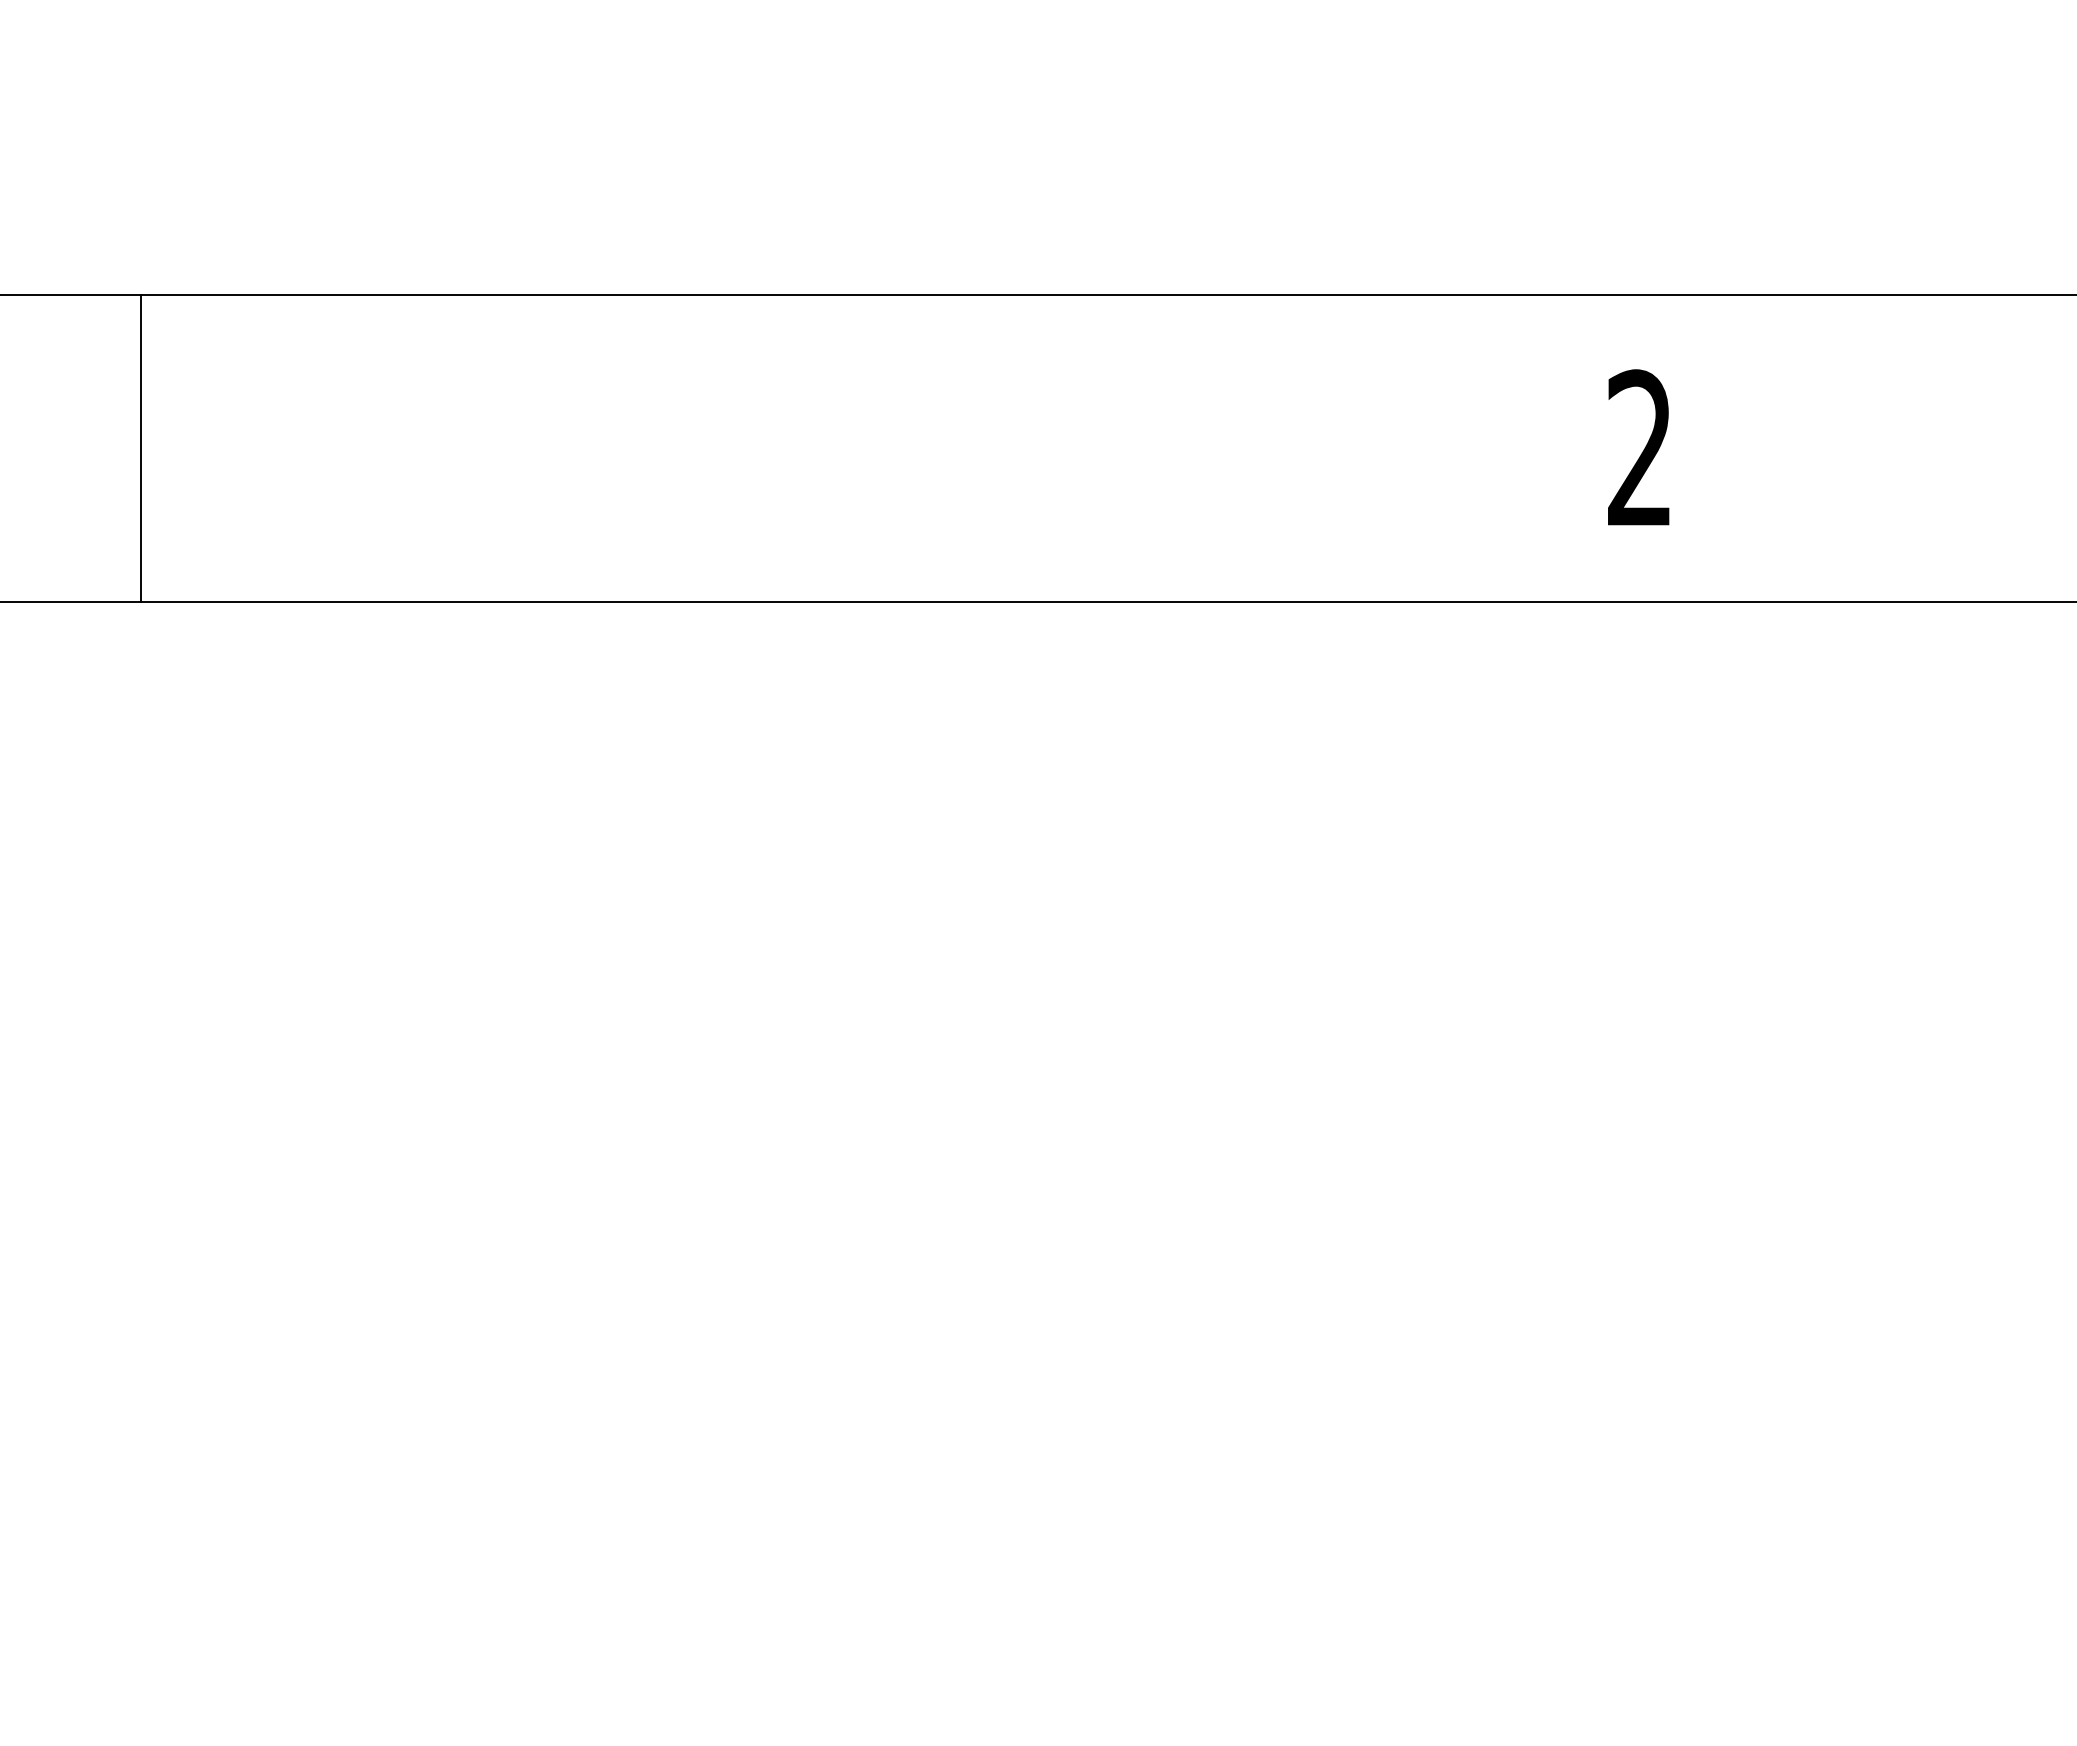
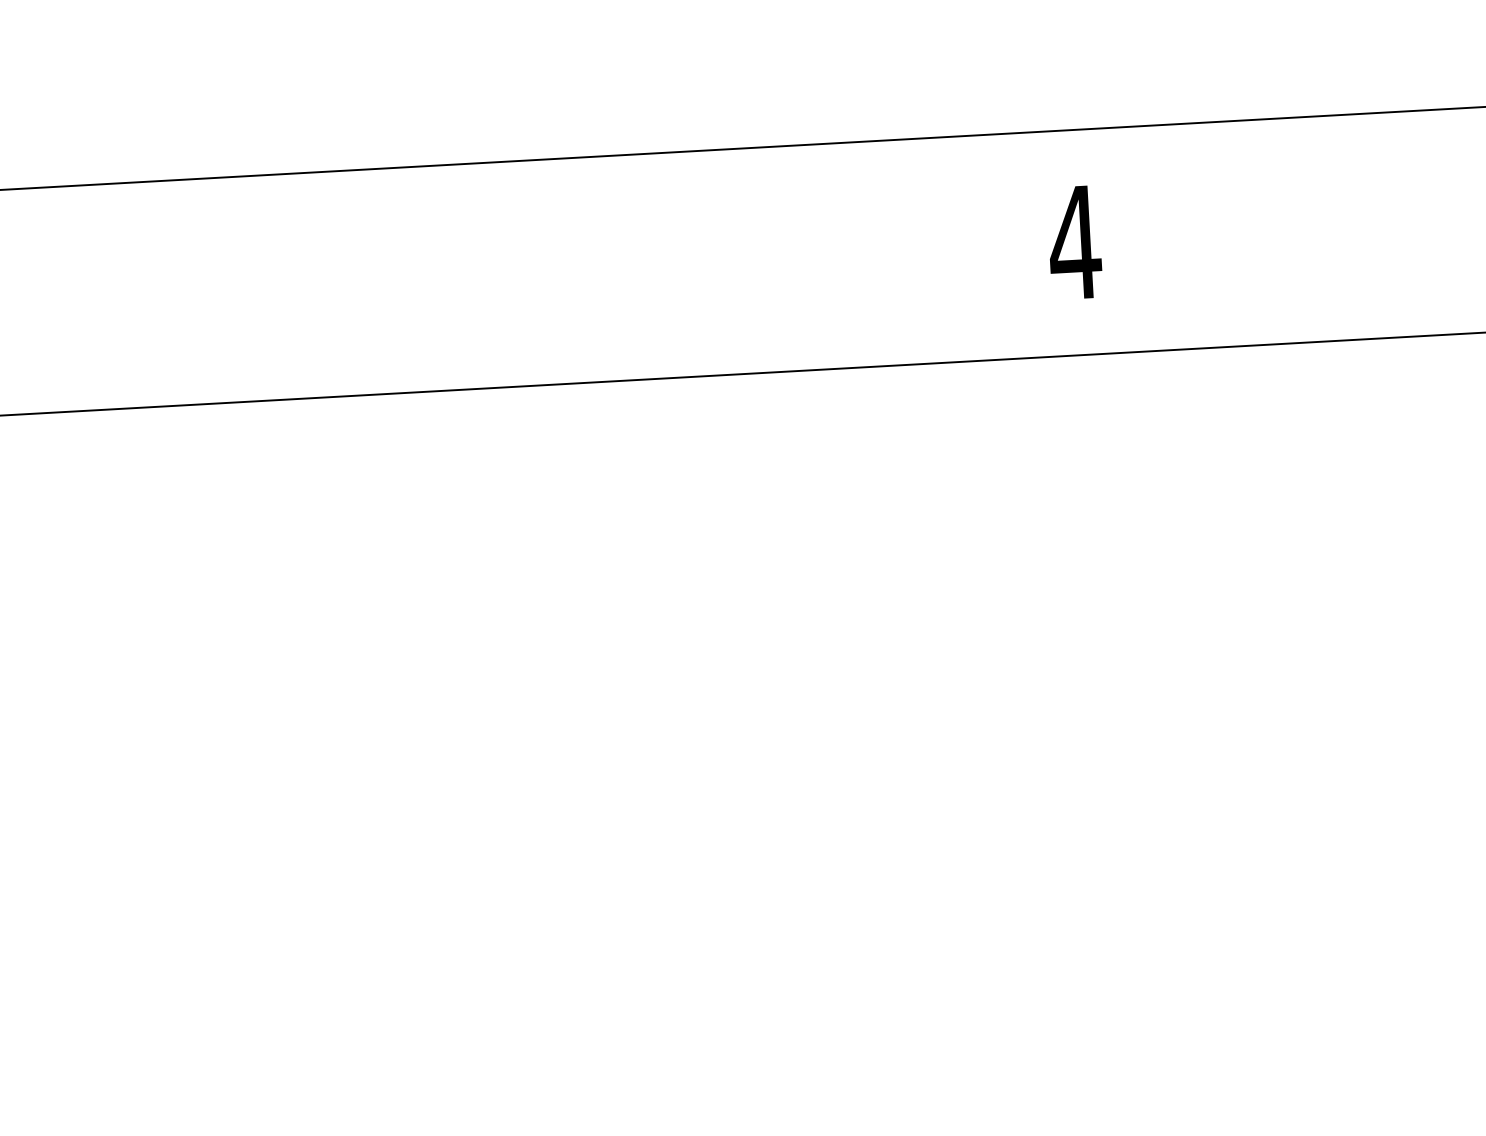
text: (1639, 447) -> (1074, 241), 2 -> 4

